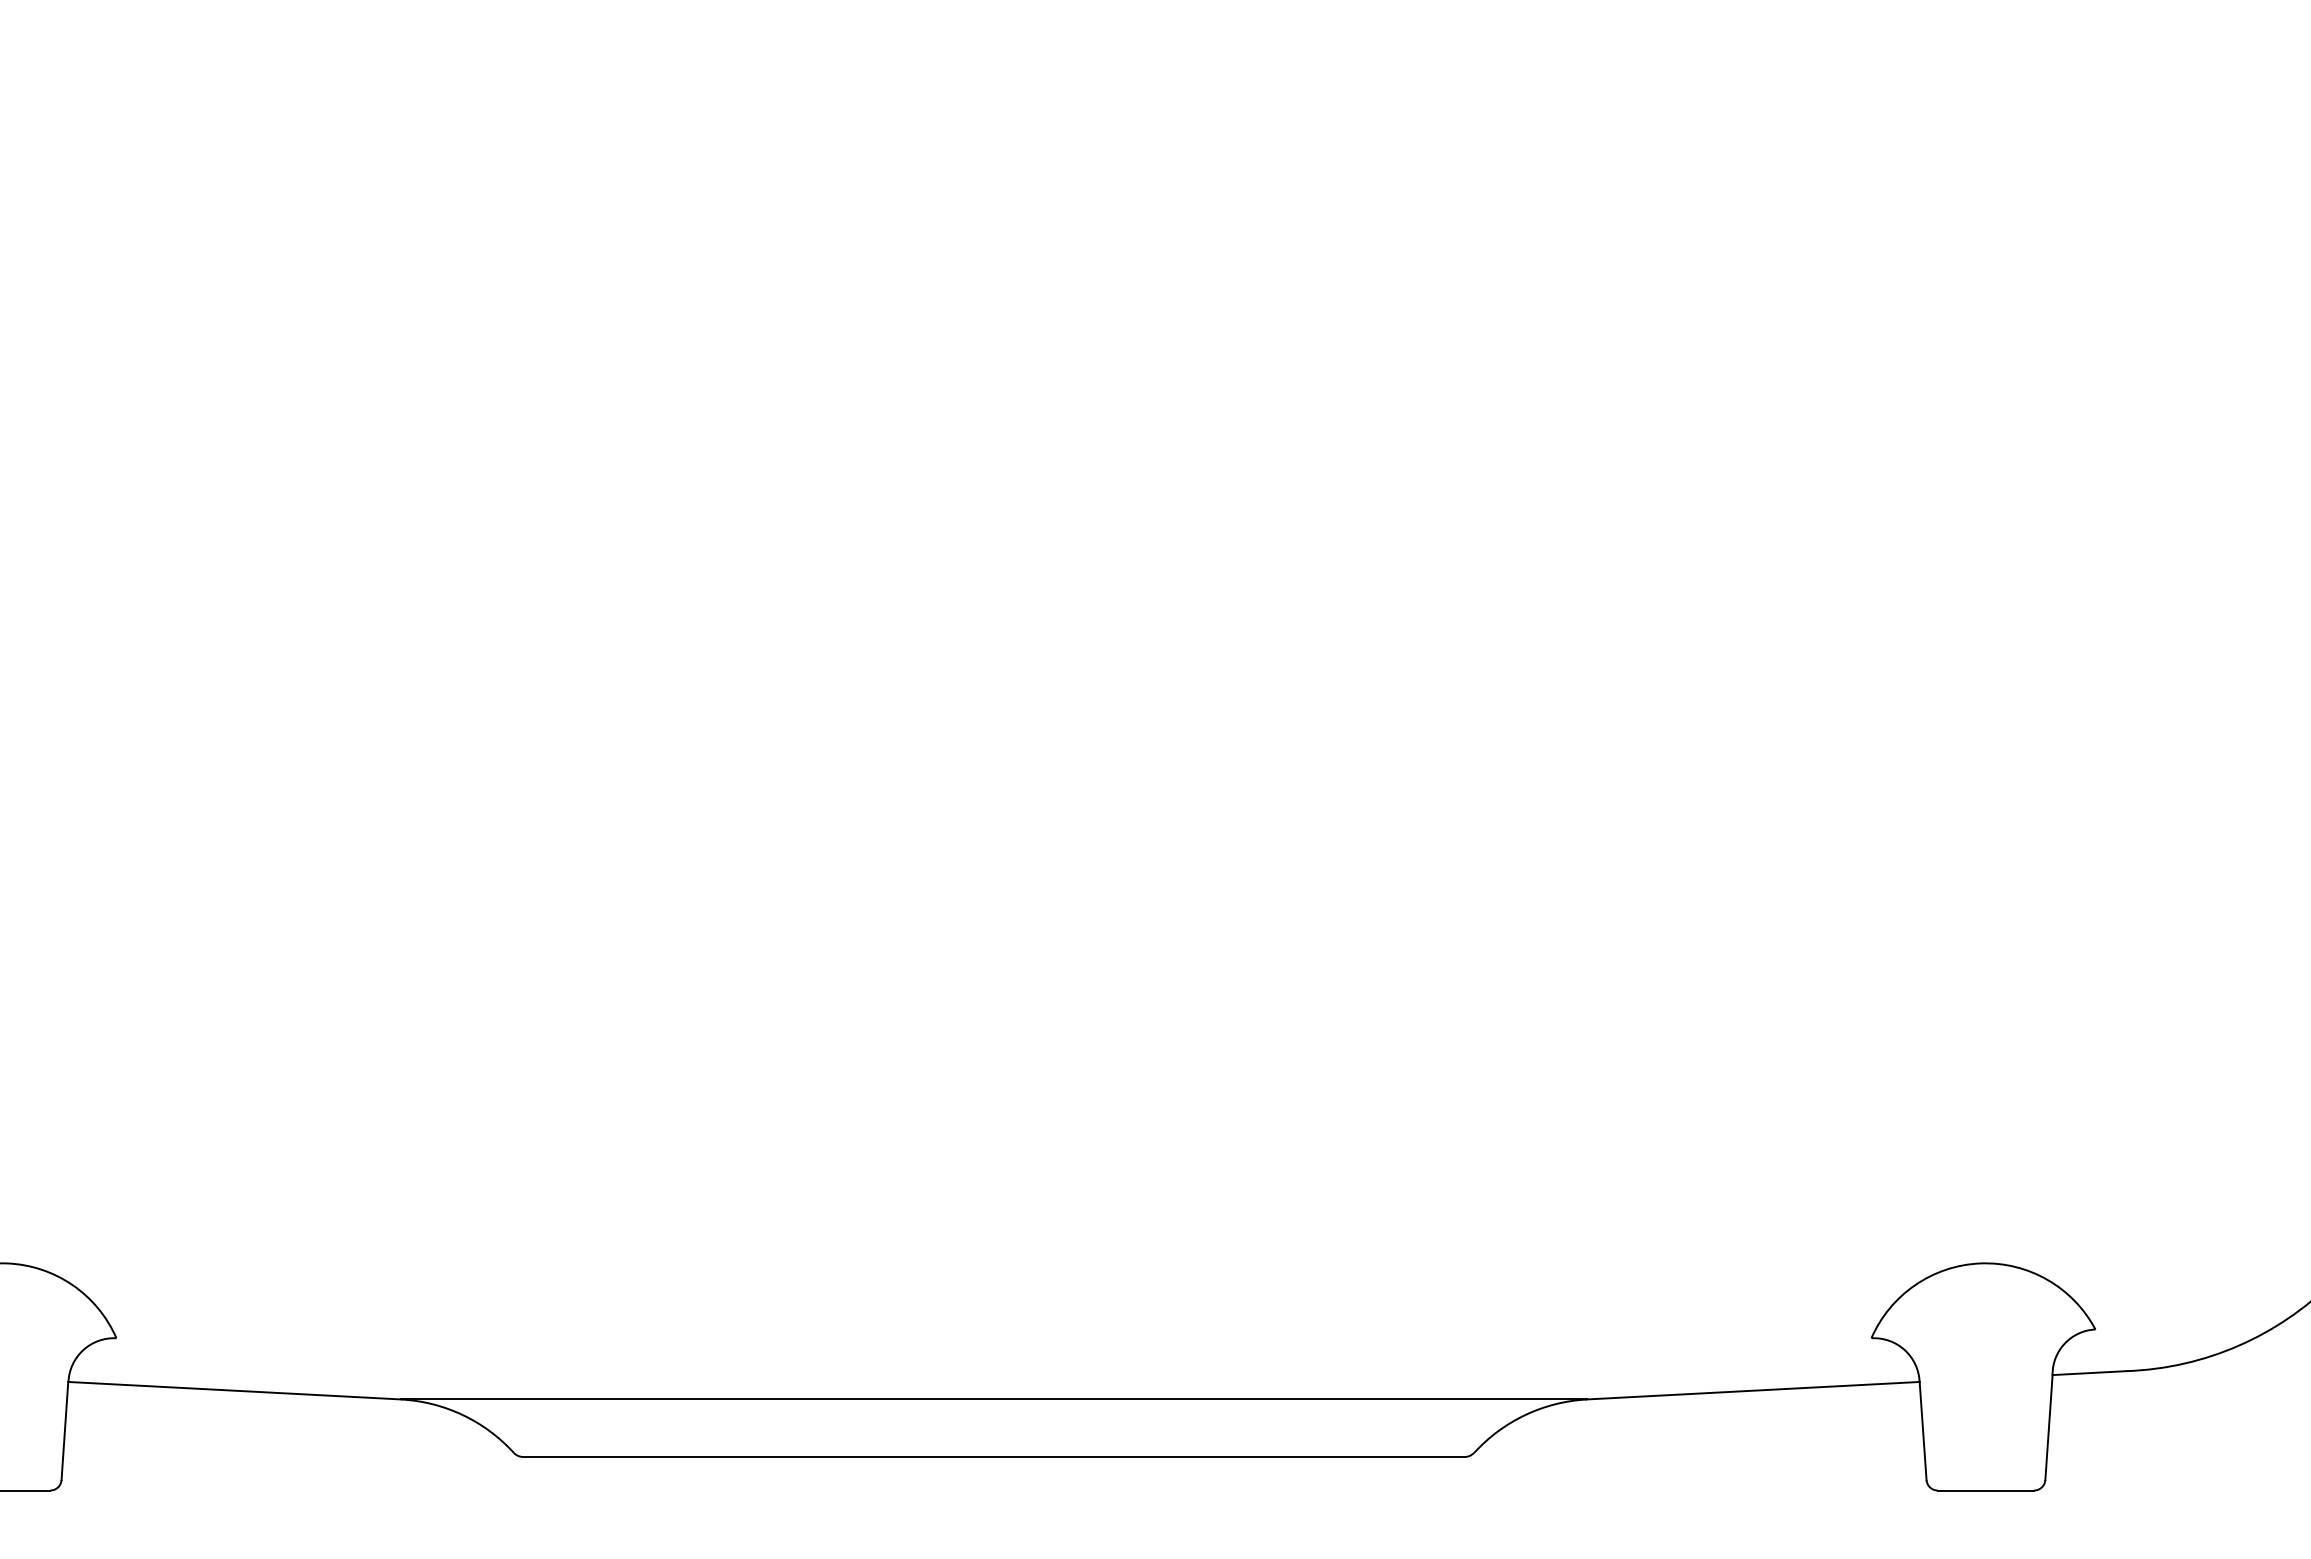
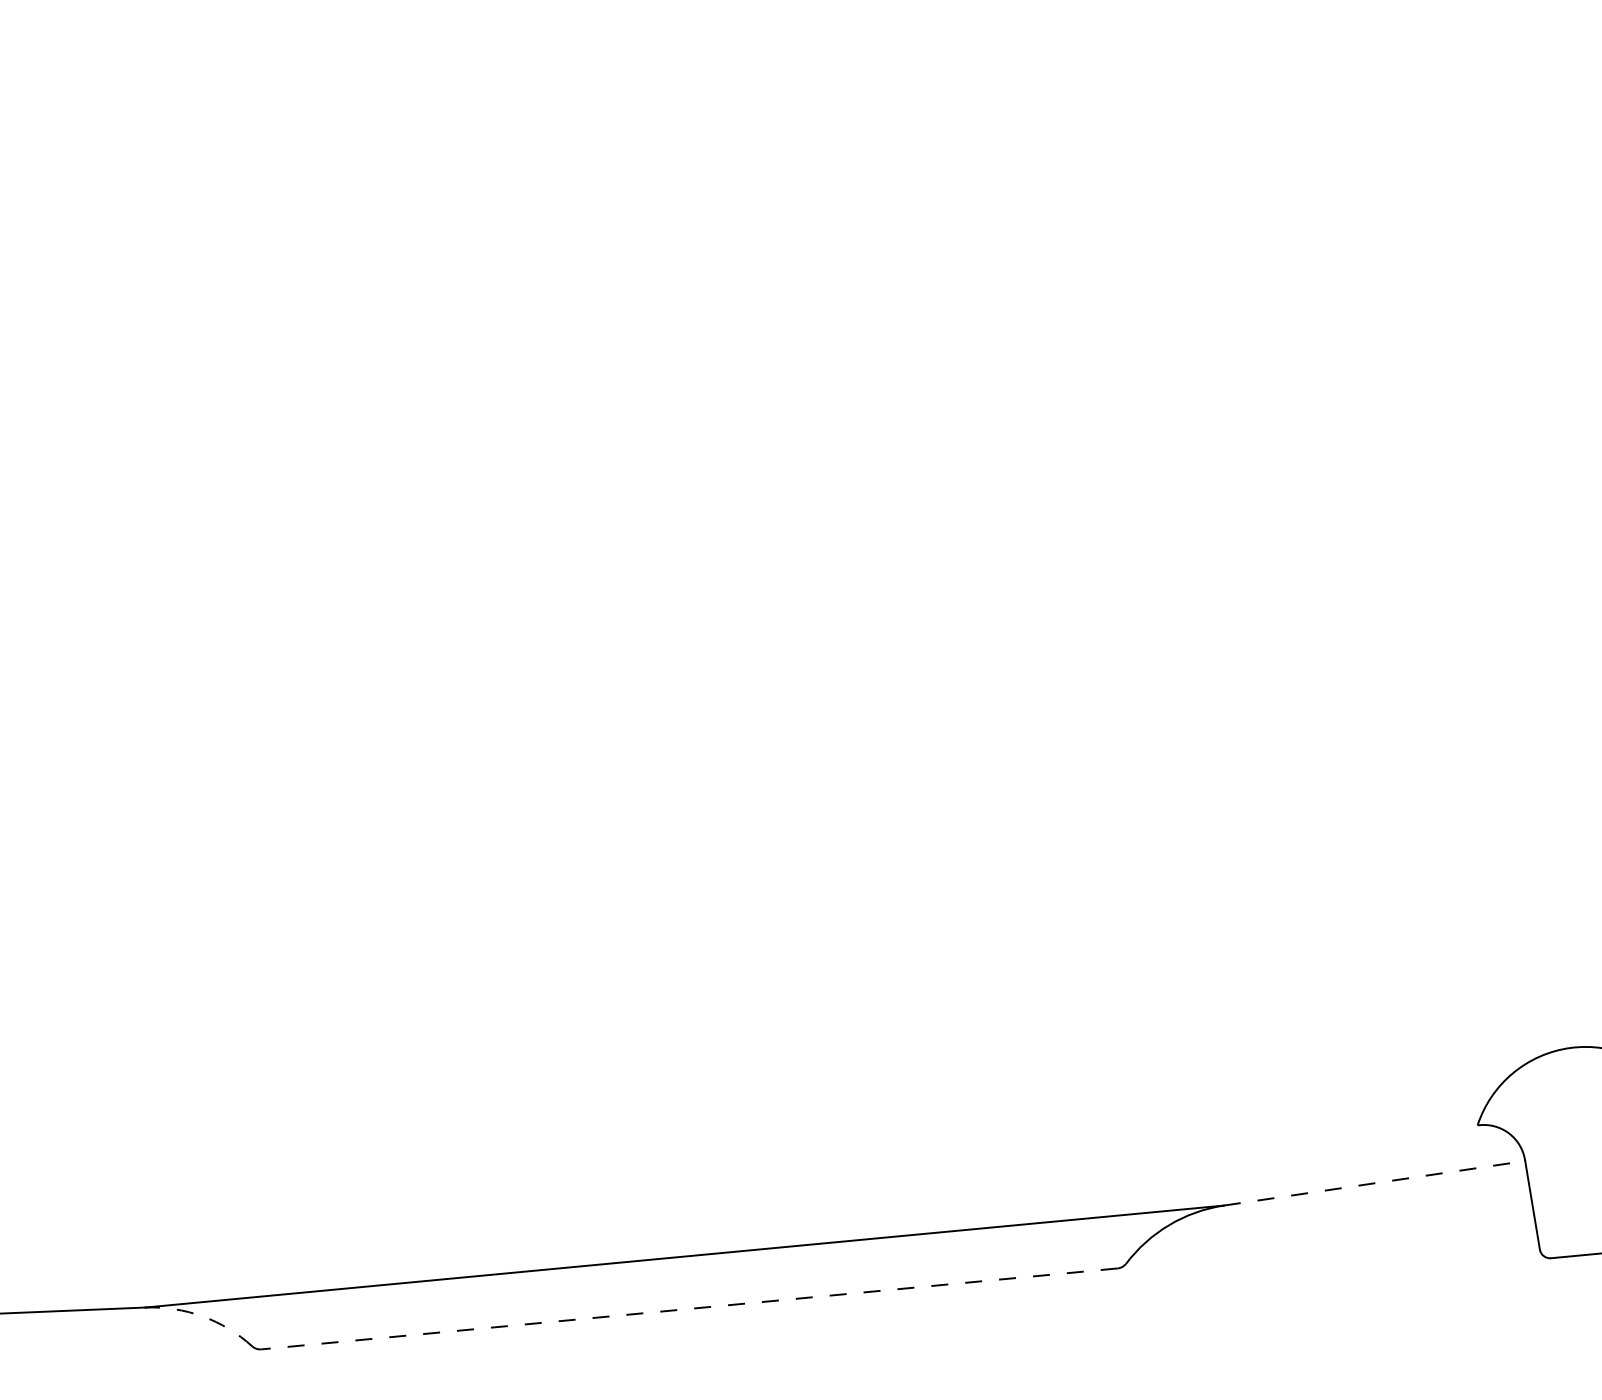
line: (1753, 1390) -> (1374, 1183), solid -> dashed
arc: (462, 1415) -> (202, 1316), solid -> dashed
line: (993, 1457) -> (689, 1309), solid -> dashed

